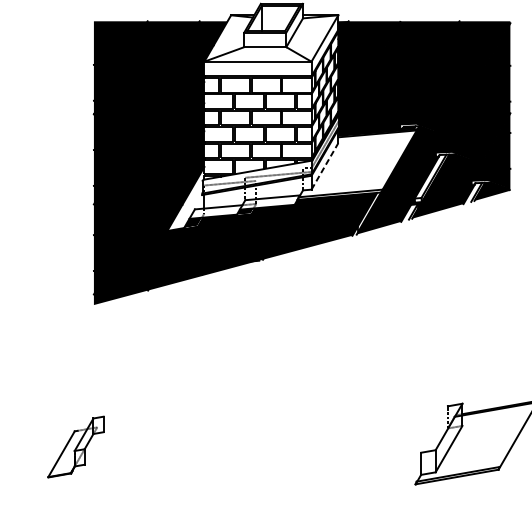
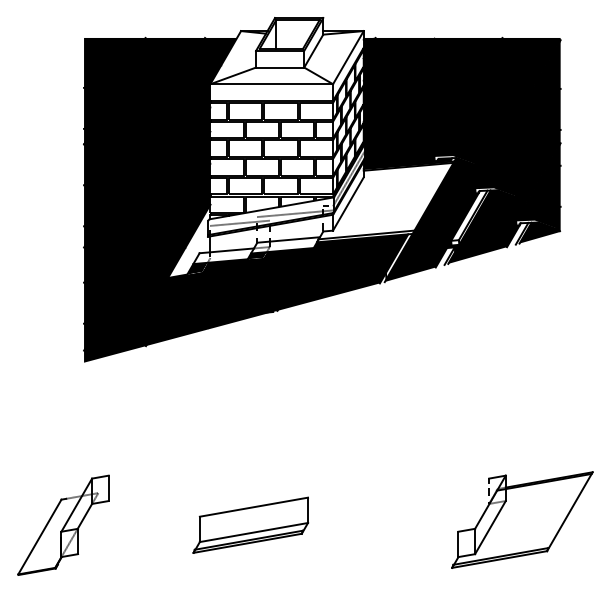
line: (325, 166) -> (348, 204), dashed -> solid
part: (75, 446) -> (63, 524), size x1.43
part: (239, 446) -> (250, 524), added

